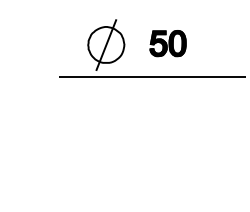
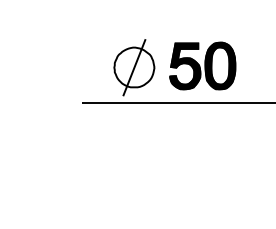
part: (167, 43) -> (202, 65), size x1.67

